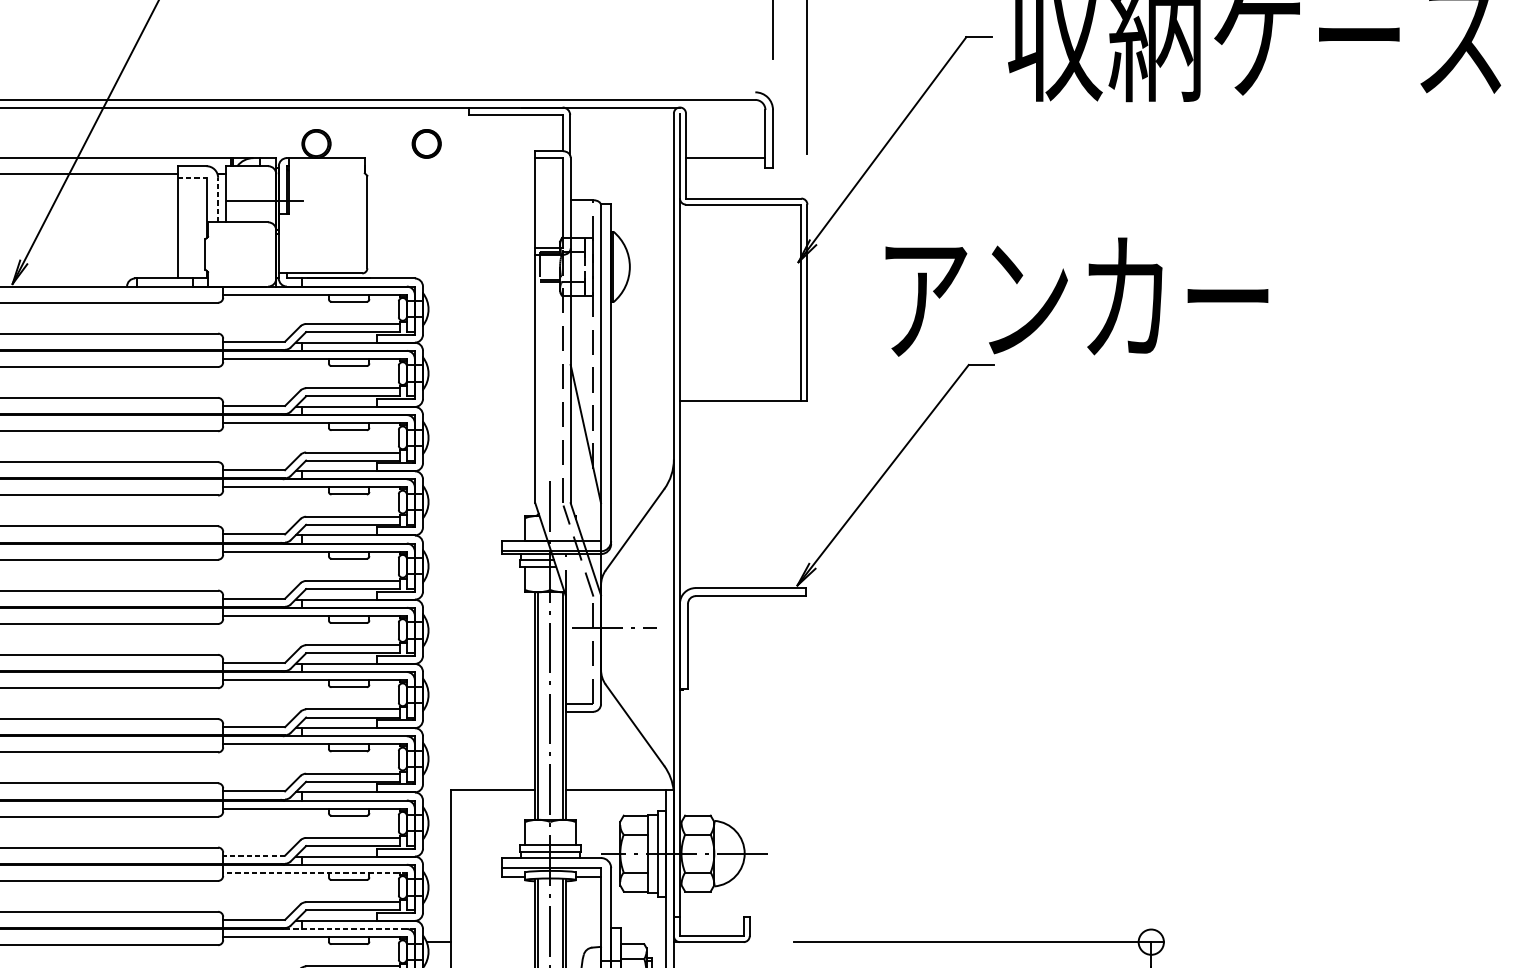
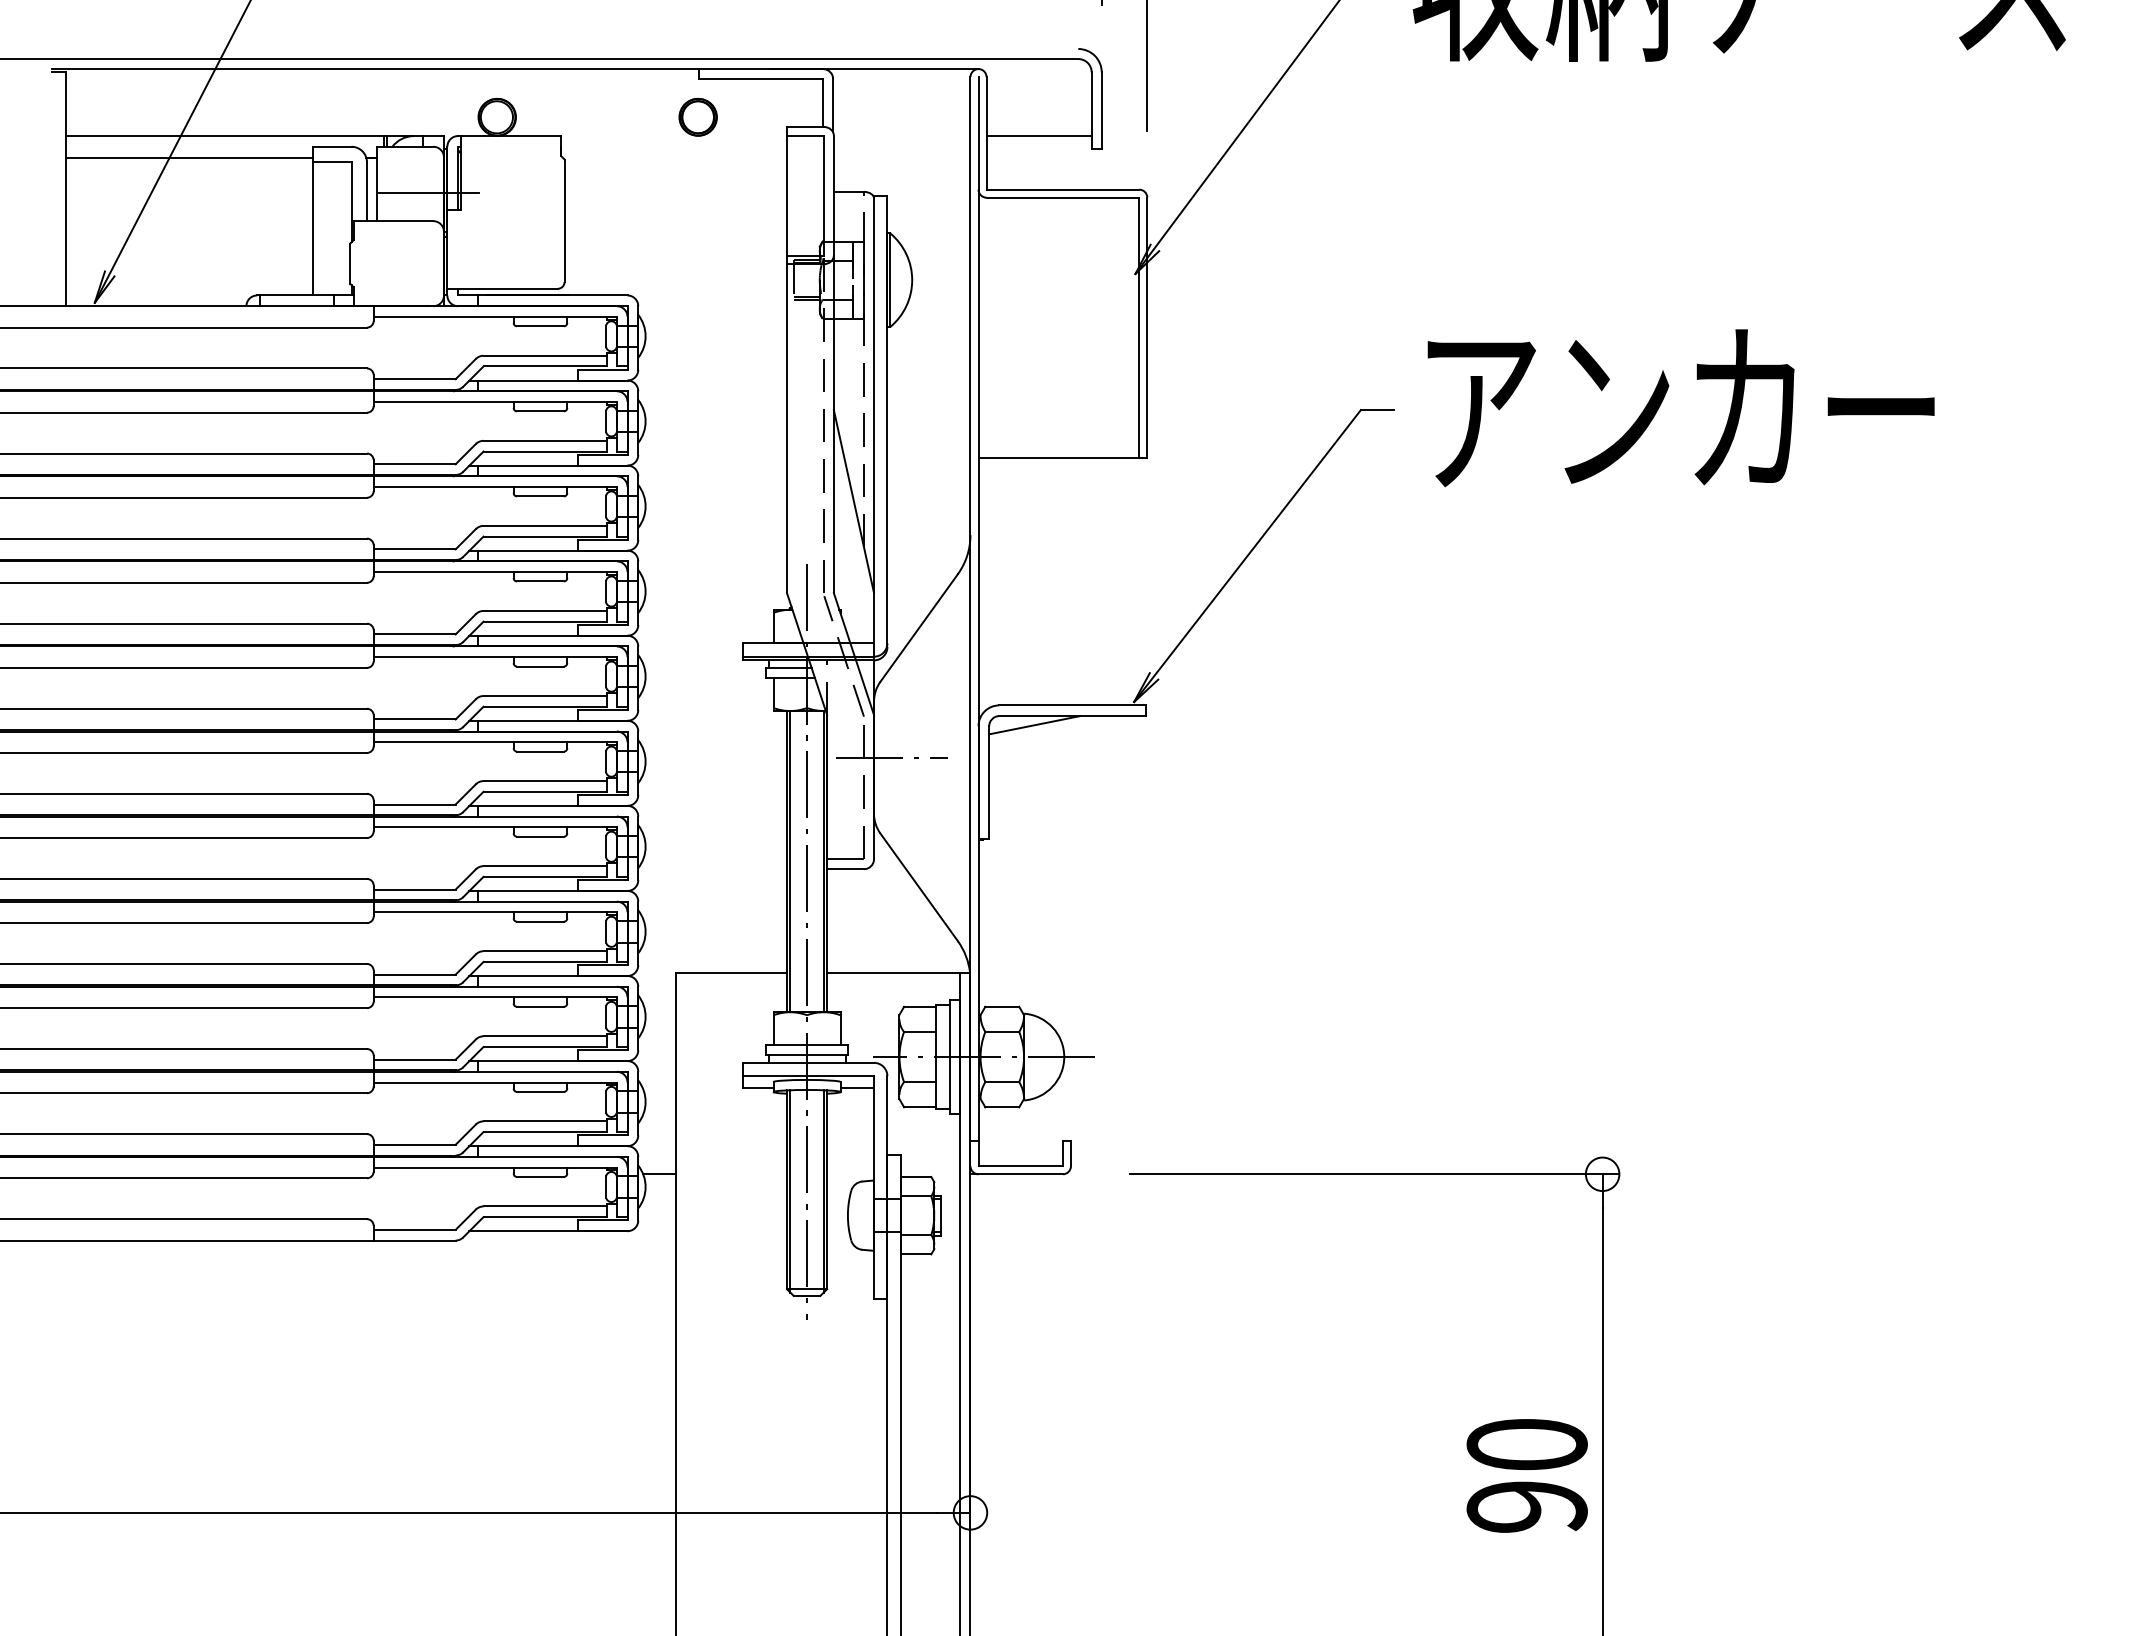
part: (426, 144) -> (697, 117), moved
line: (192, 178) -> (332, 162), dashed -> solid
line: (217, 199) -> (366, 191), dashed -> solid
text: (1076, 297) -> (1680, 408), moved
line: (722, 603) -> (1034, 725), added
line: (254, 855) -> (414, 1059), dashed -> solid
line: (315, 872) -> (495, 1082), dashed -> solid
line: (349, 928) -> (540, 1156), dashed -> solid

